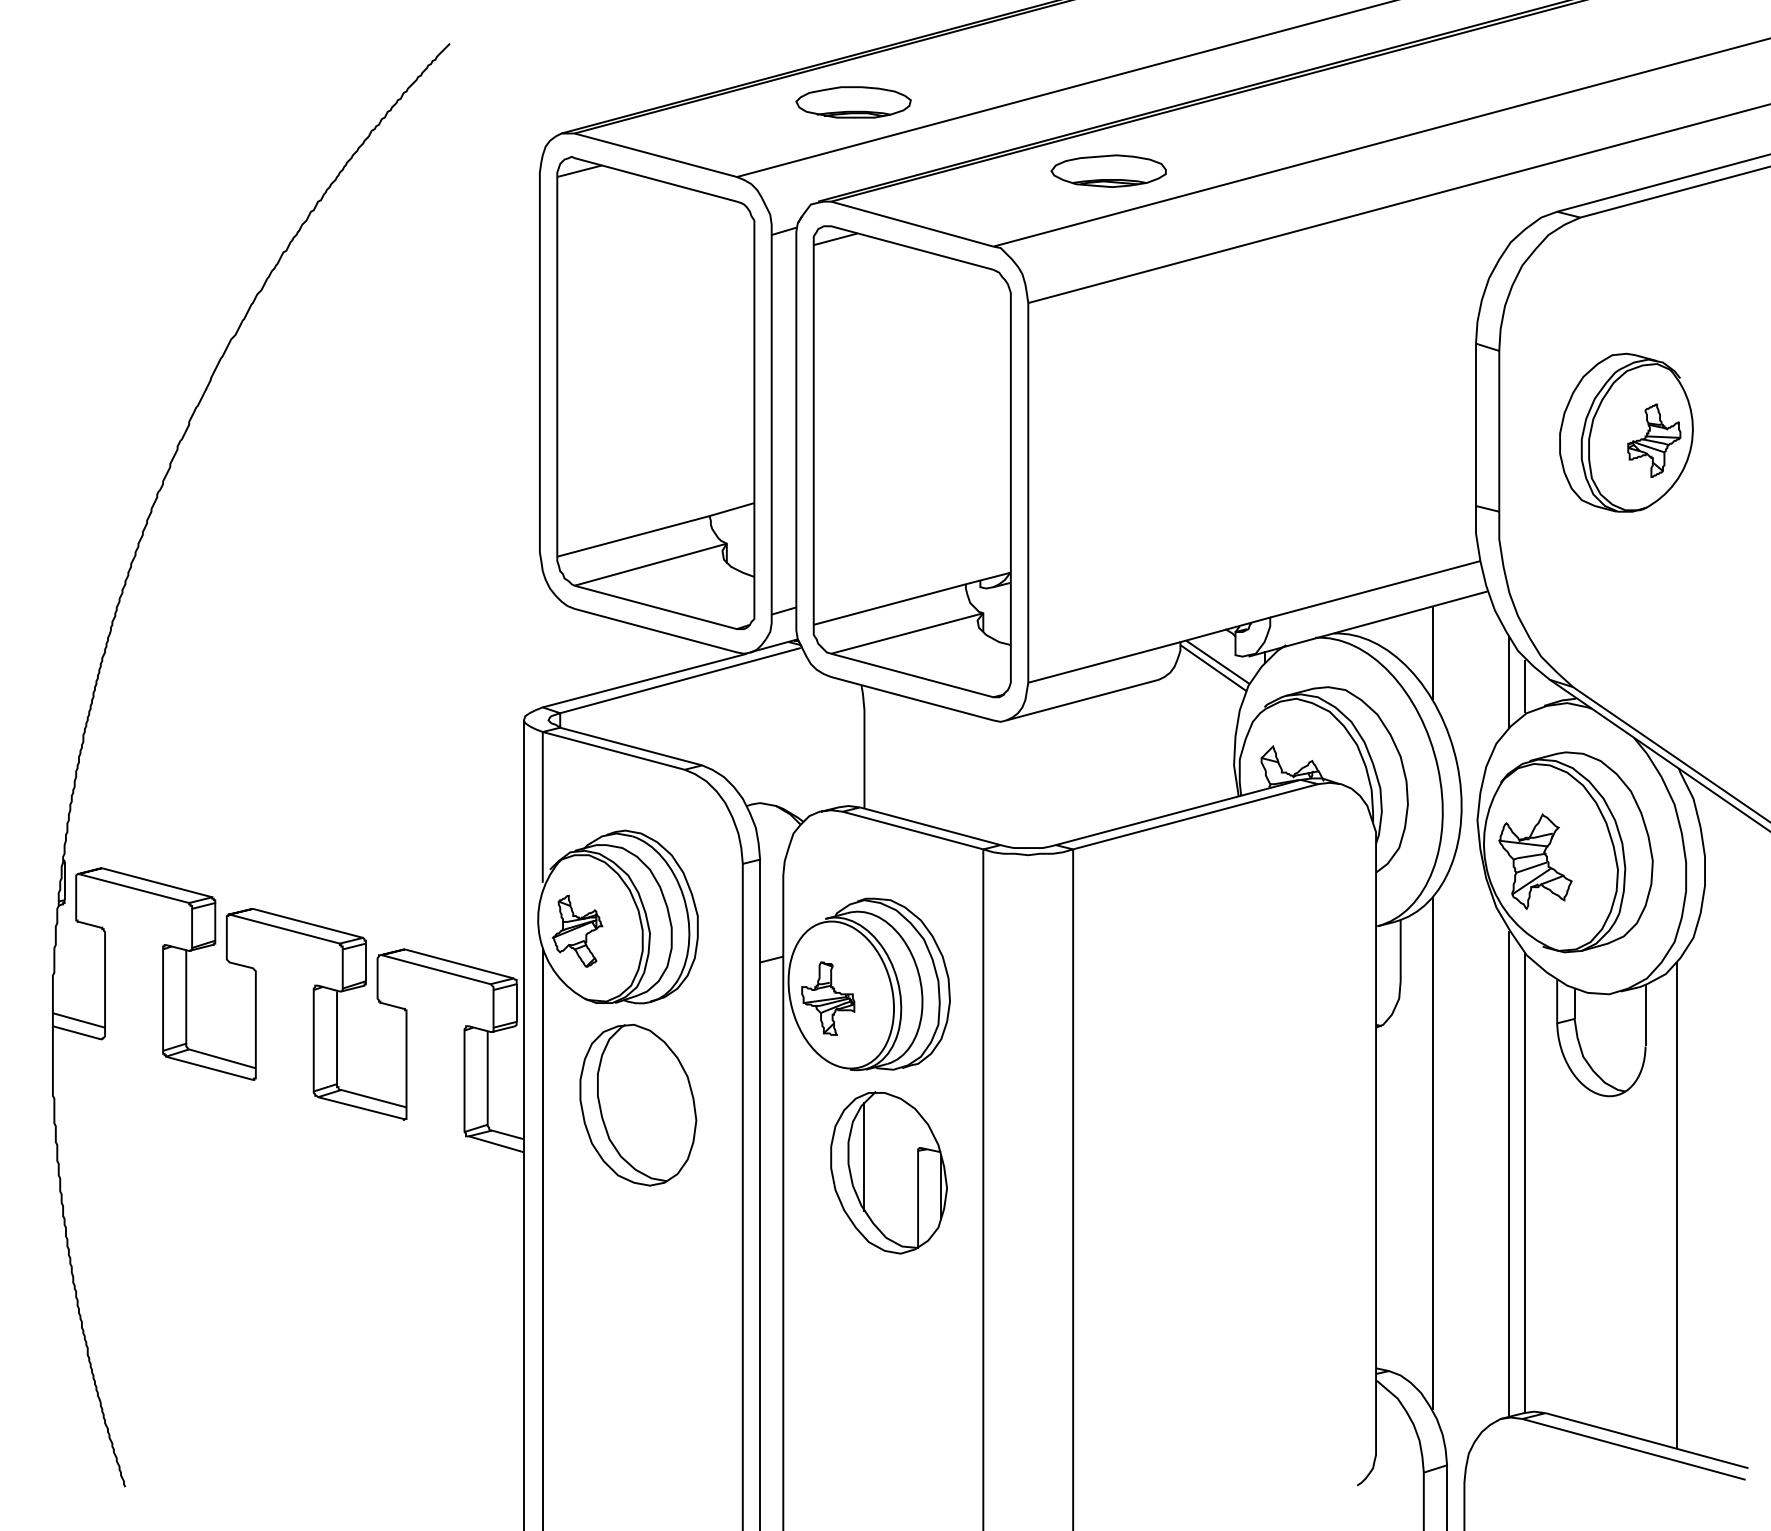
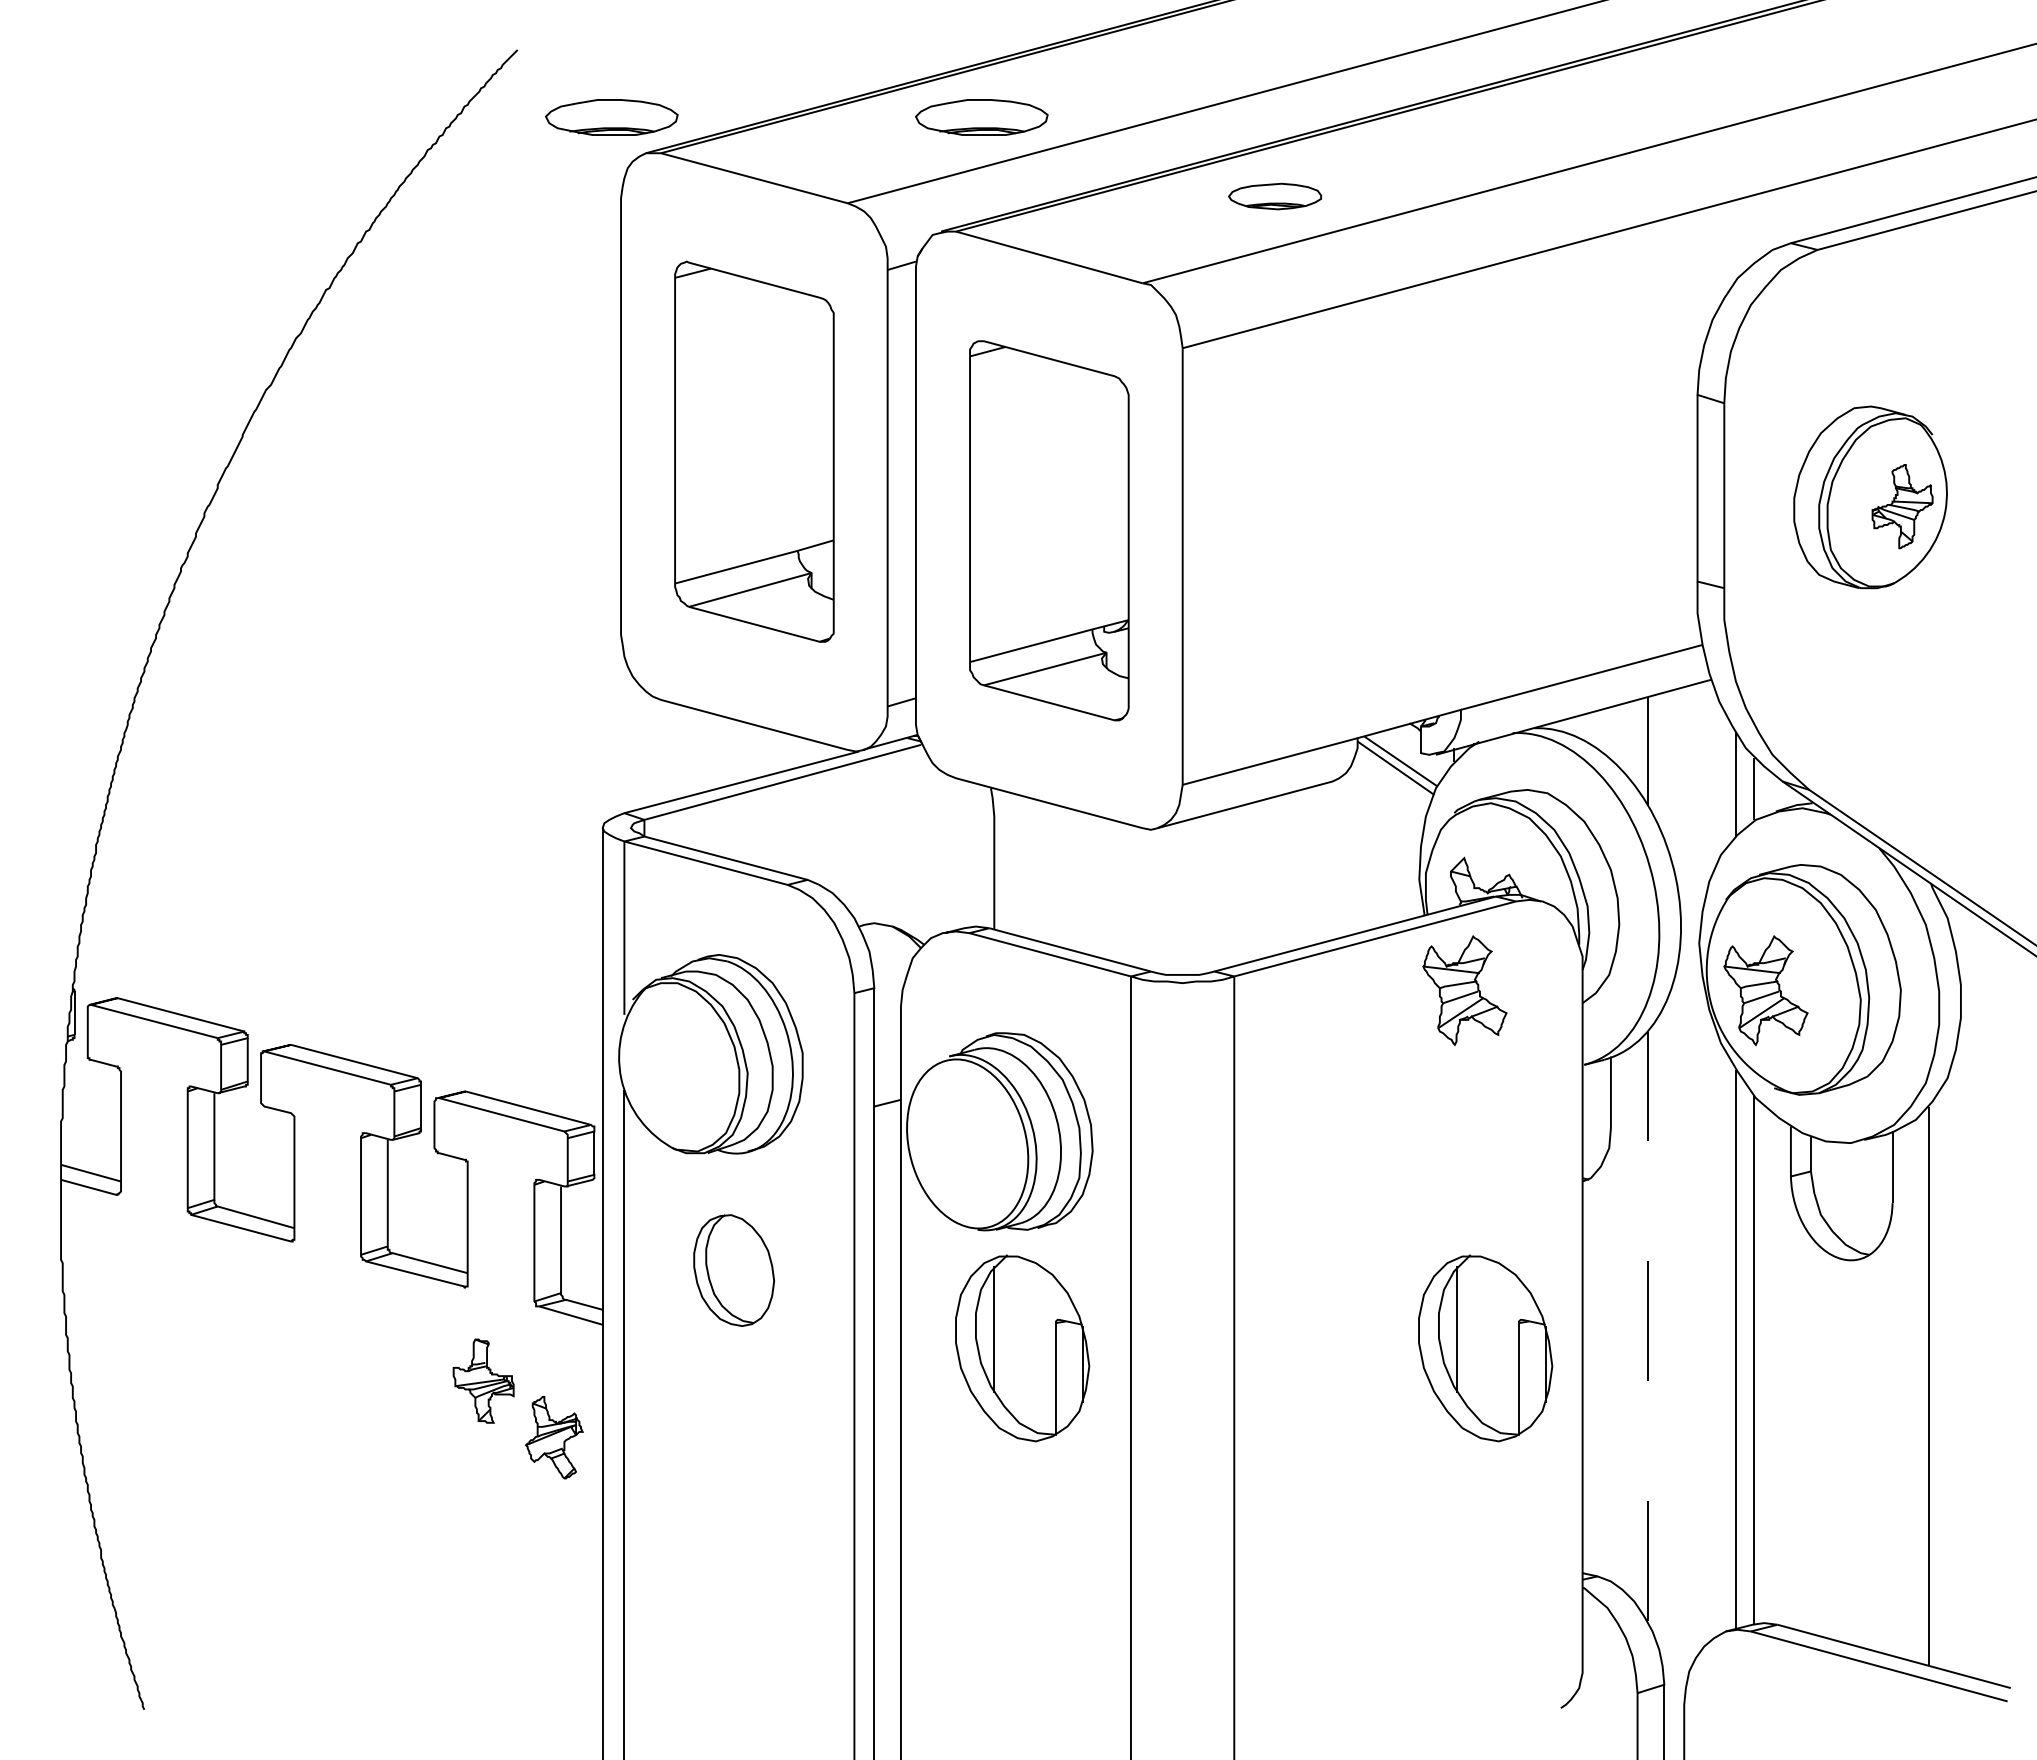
part: (531, 102) -> (611, 117), added
part: (1108, 171) -> (1274, 196), size x0.7
part: (655, 392) -> (754, 451), size x0.7
part: (912, 461) -> (1049, 530), size x0.7
part: (1273, 861) -> (1464, 990), added
part: (577, 931) -> (554, 1437), moved
part: (828, 998) -> (483, 1380), moved
part: (637, 1105) -> (733, 1270), size x0.6
line: (1432, 1153) -> (1647, 1326), solid -> dashed
part: (1291, 1172) -> (1485, 1348), added

